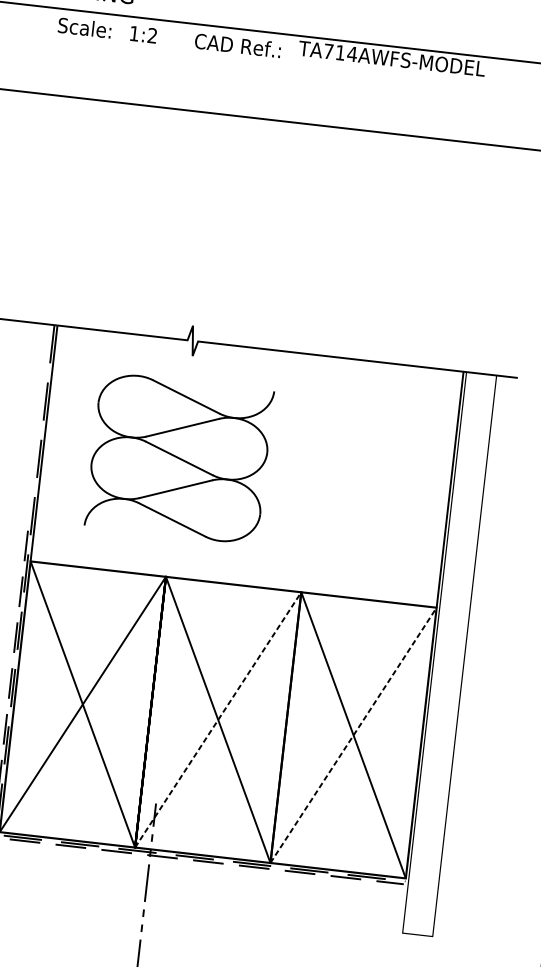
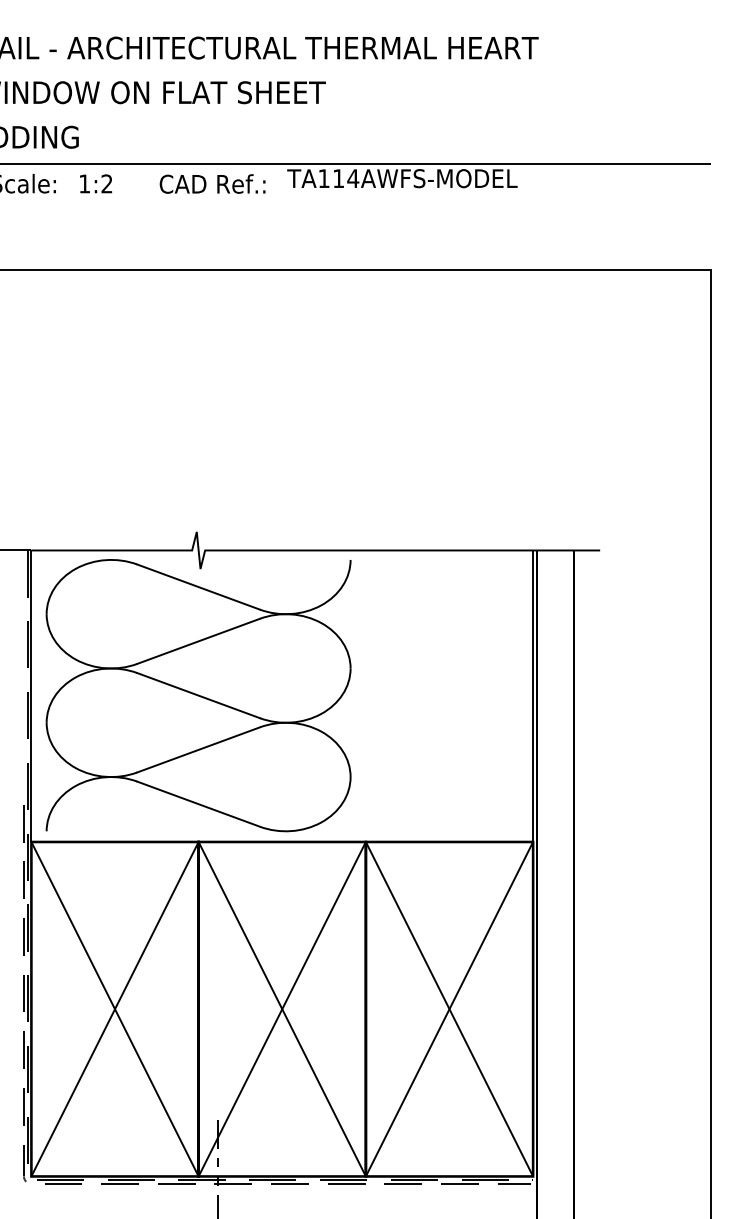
text: (328, 51) -> (323, 178), TA714AWFS-MODEL -> TA114AWFS-MODEL
part: (179, 458) -> (198, 695), size x1.43
line: (218, 720) -> (282, 1009), dashed -> solid
line: (353, 735) -> (449, 1009), dashed -> solid

